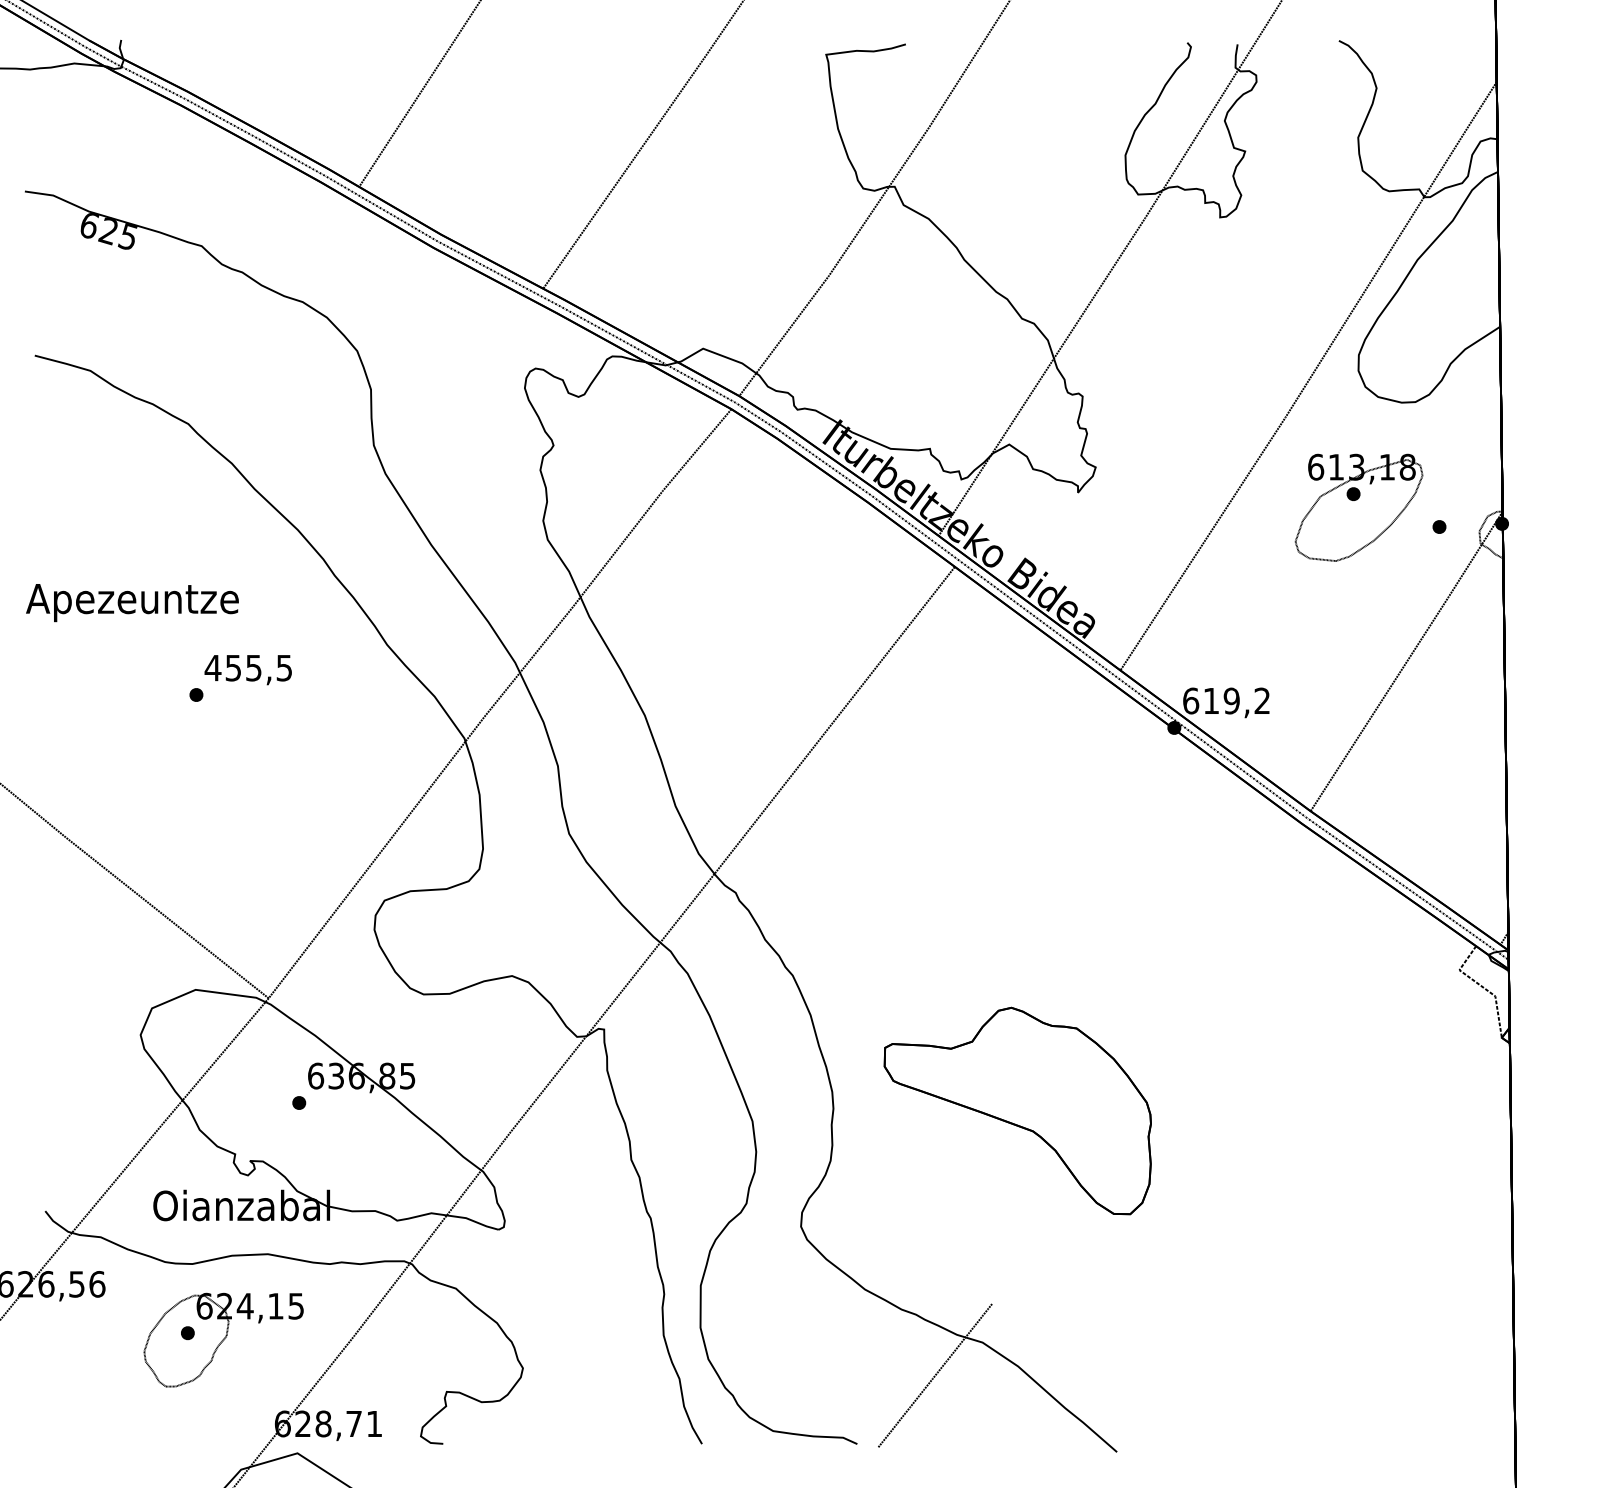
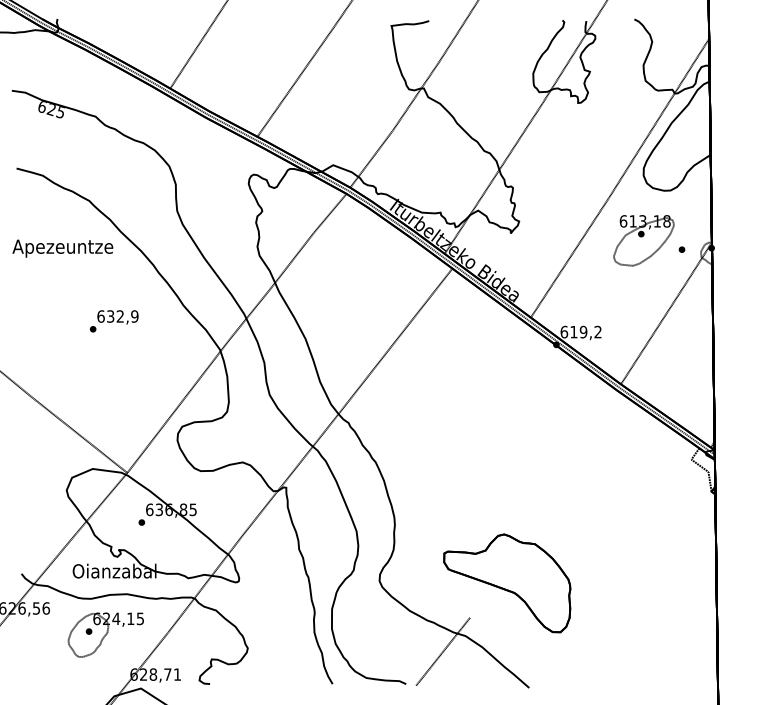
text: (131, 602) -> (62, 248), moved
text: (247, 668) -> (117, 316), 455,5 -> 632,9
part: (1018, 1111) -> (507, 583), moved

